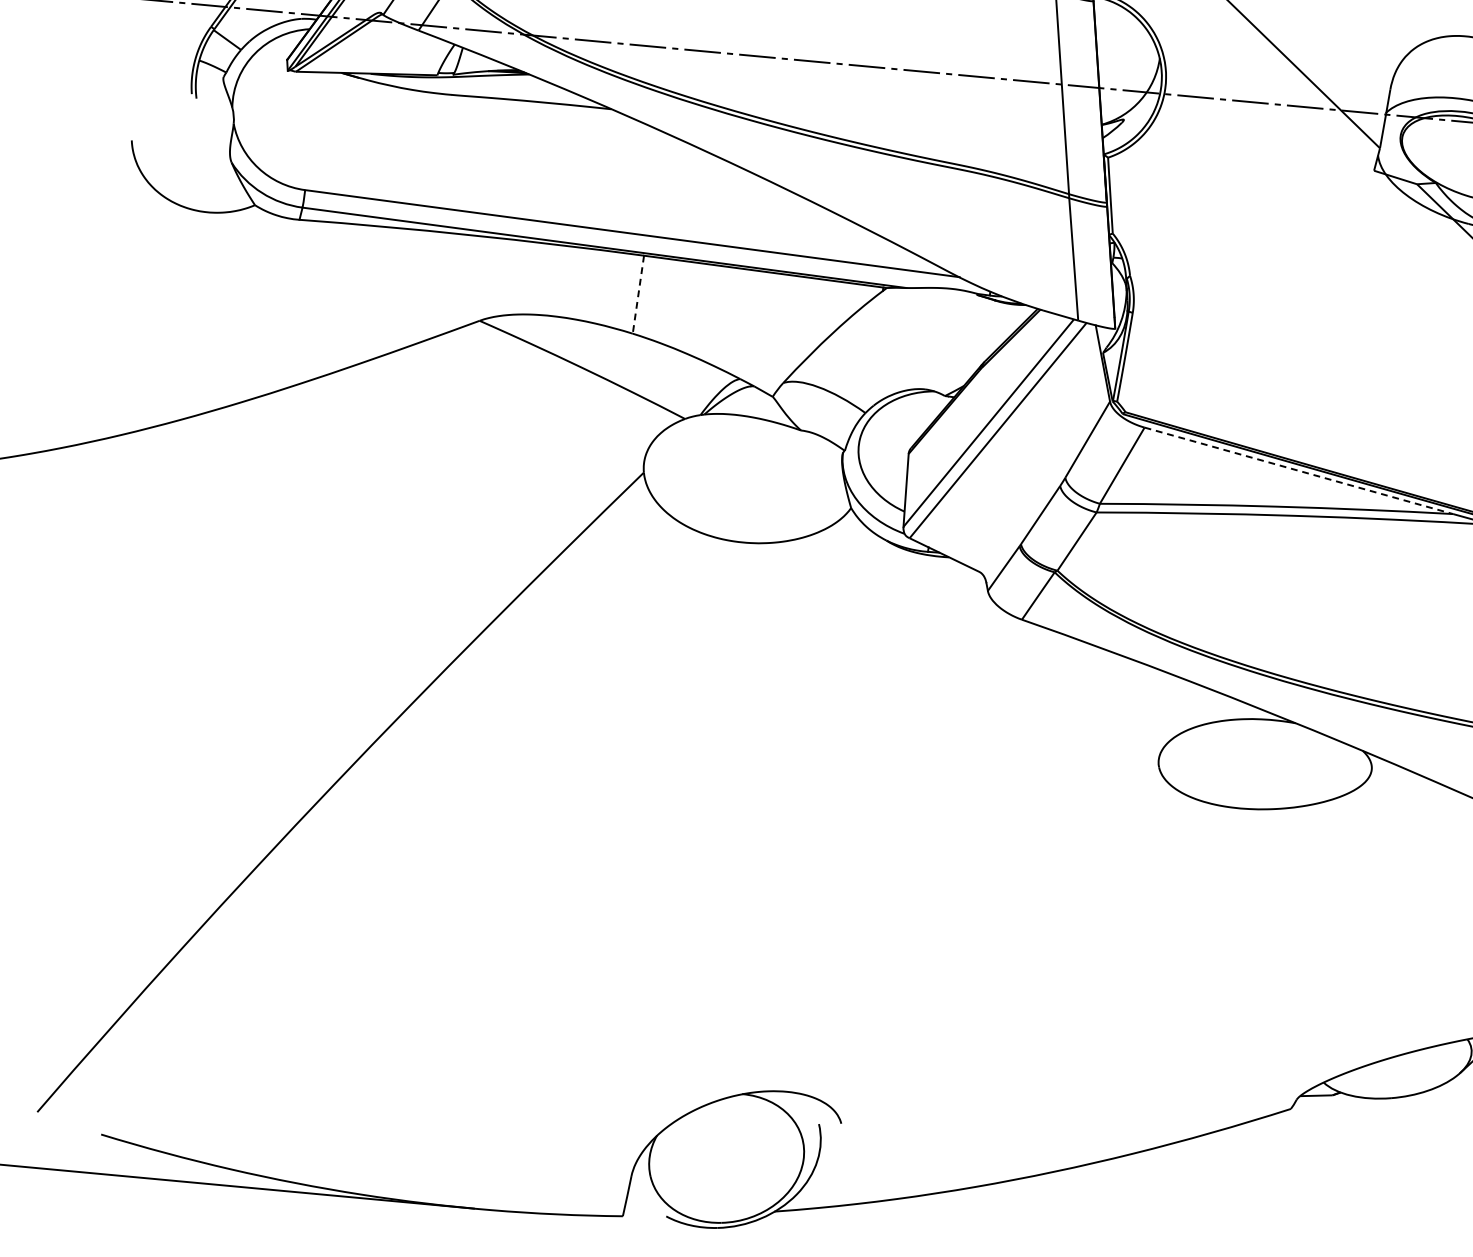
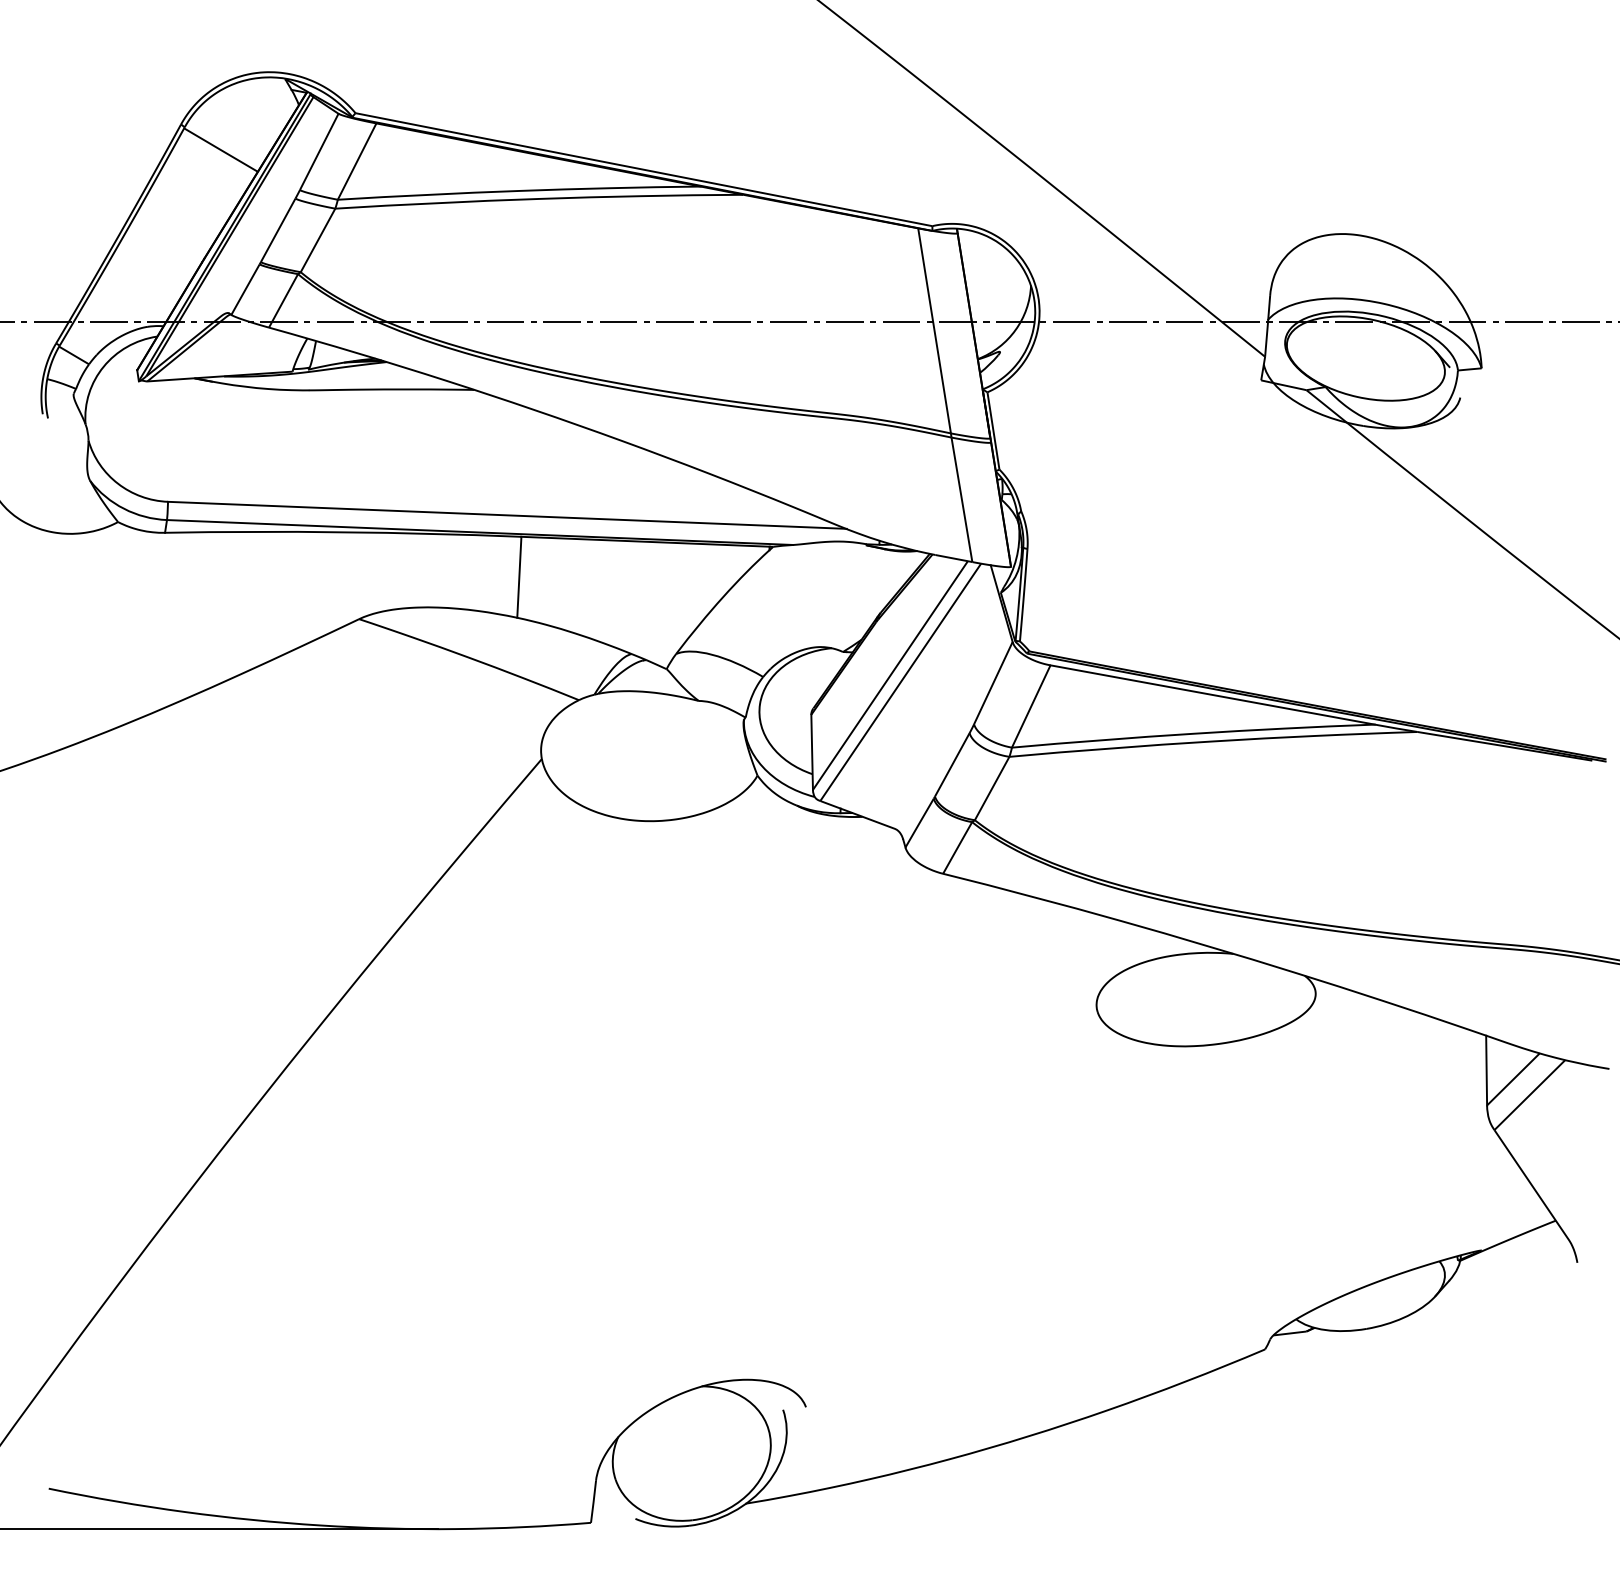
line: (638, 294) -> (519, 577), dashed -> solid
line: (1298, 470) -> (1212, 694), dashed -> solid

